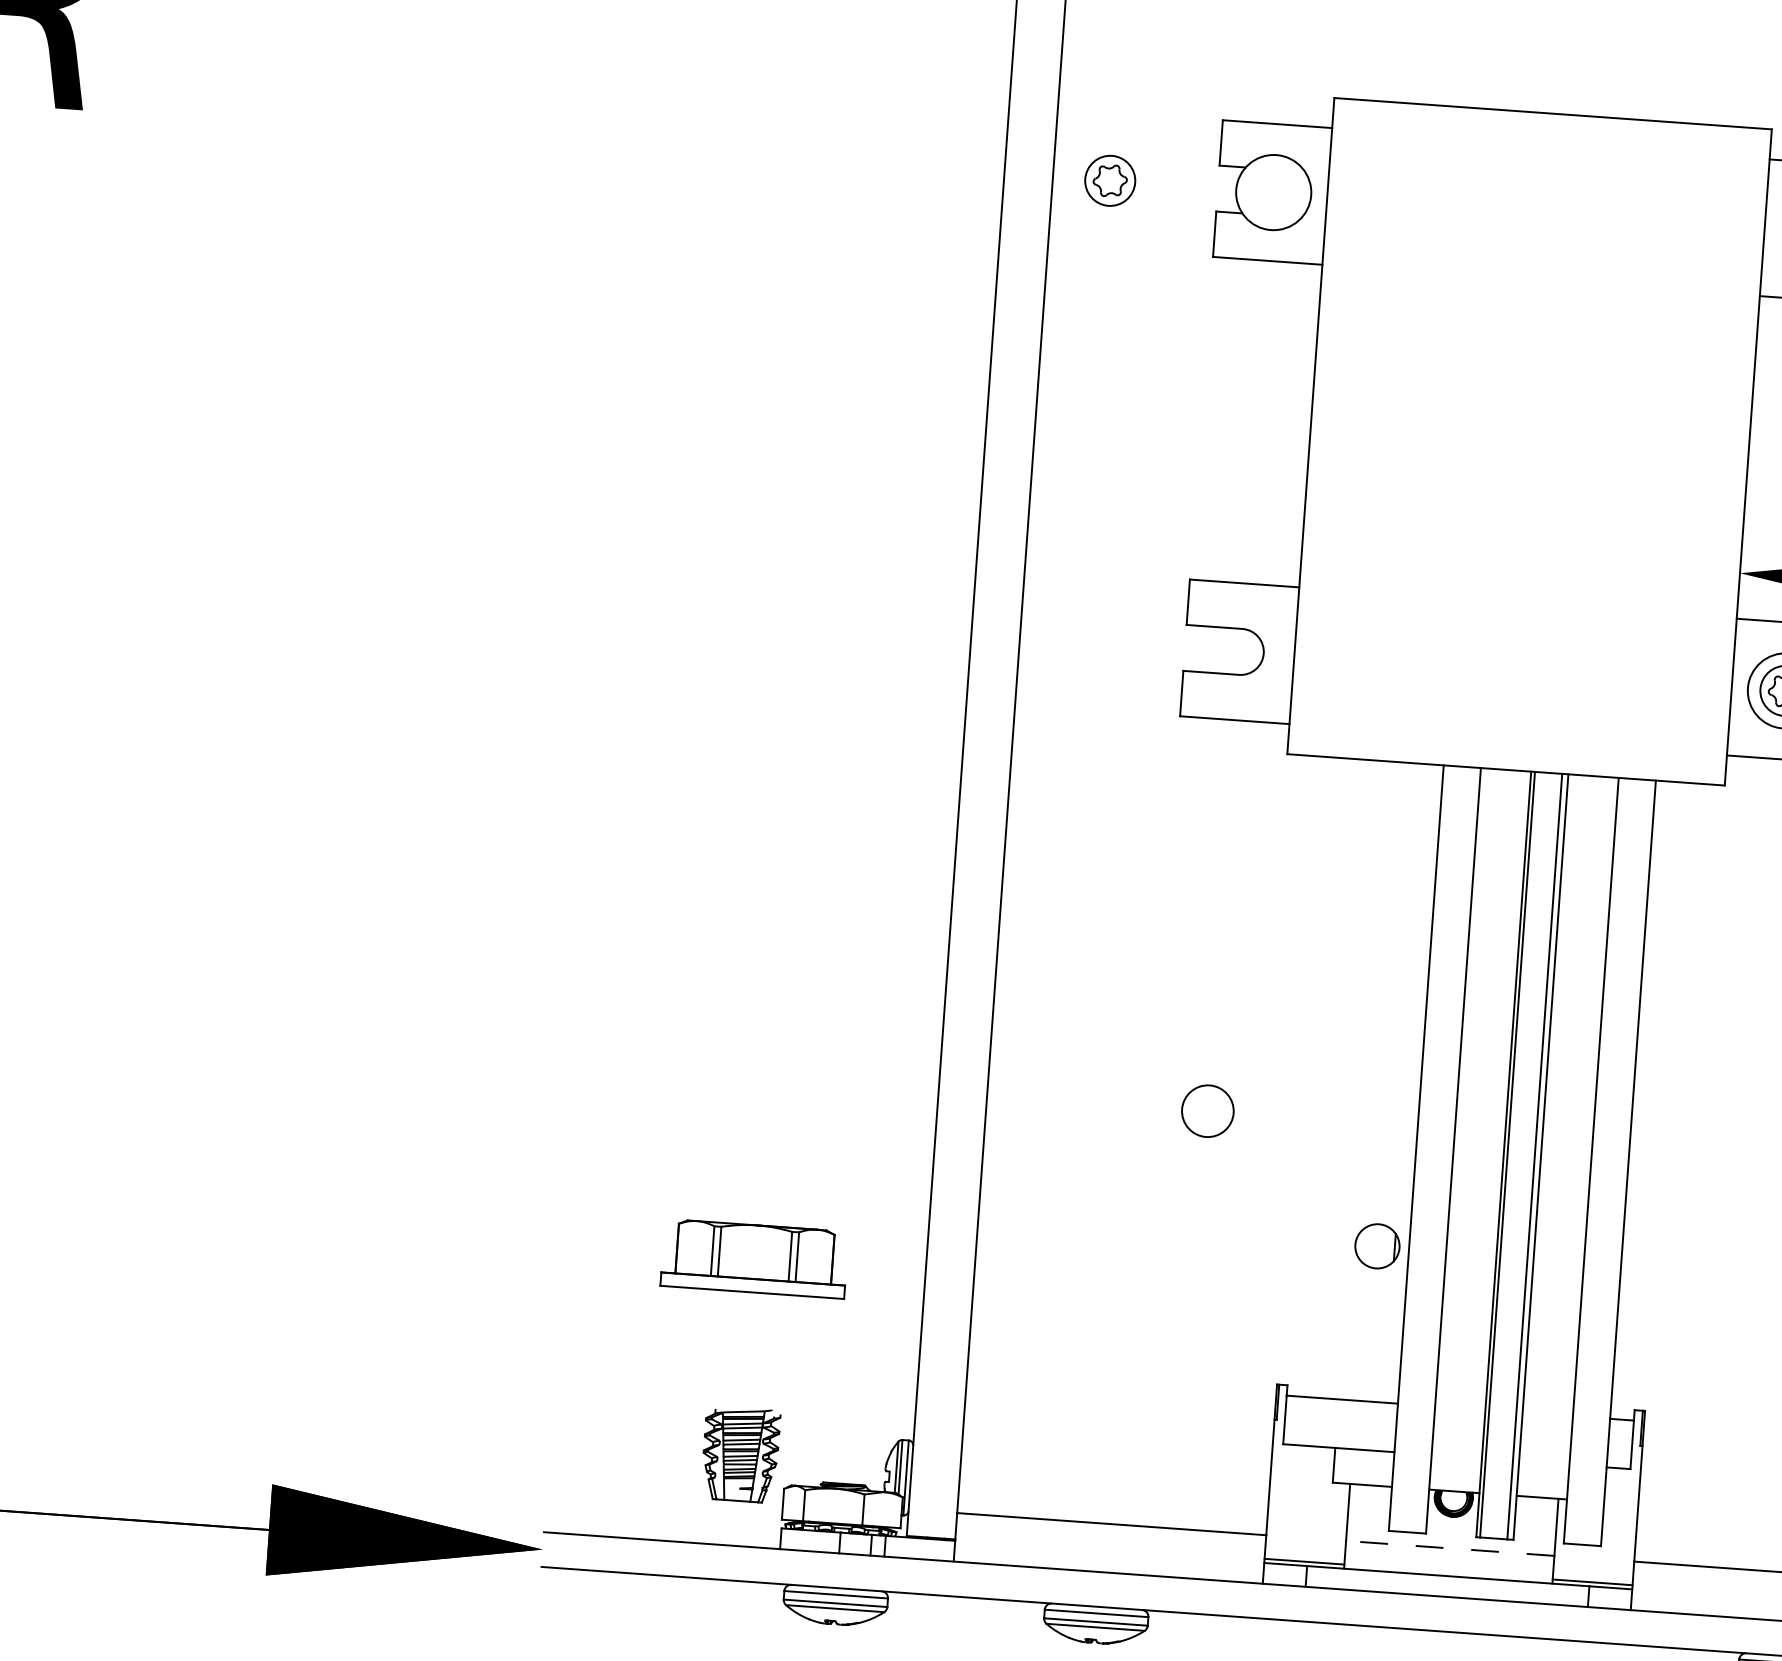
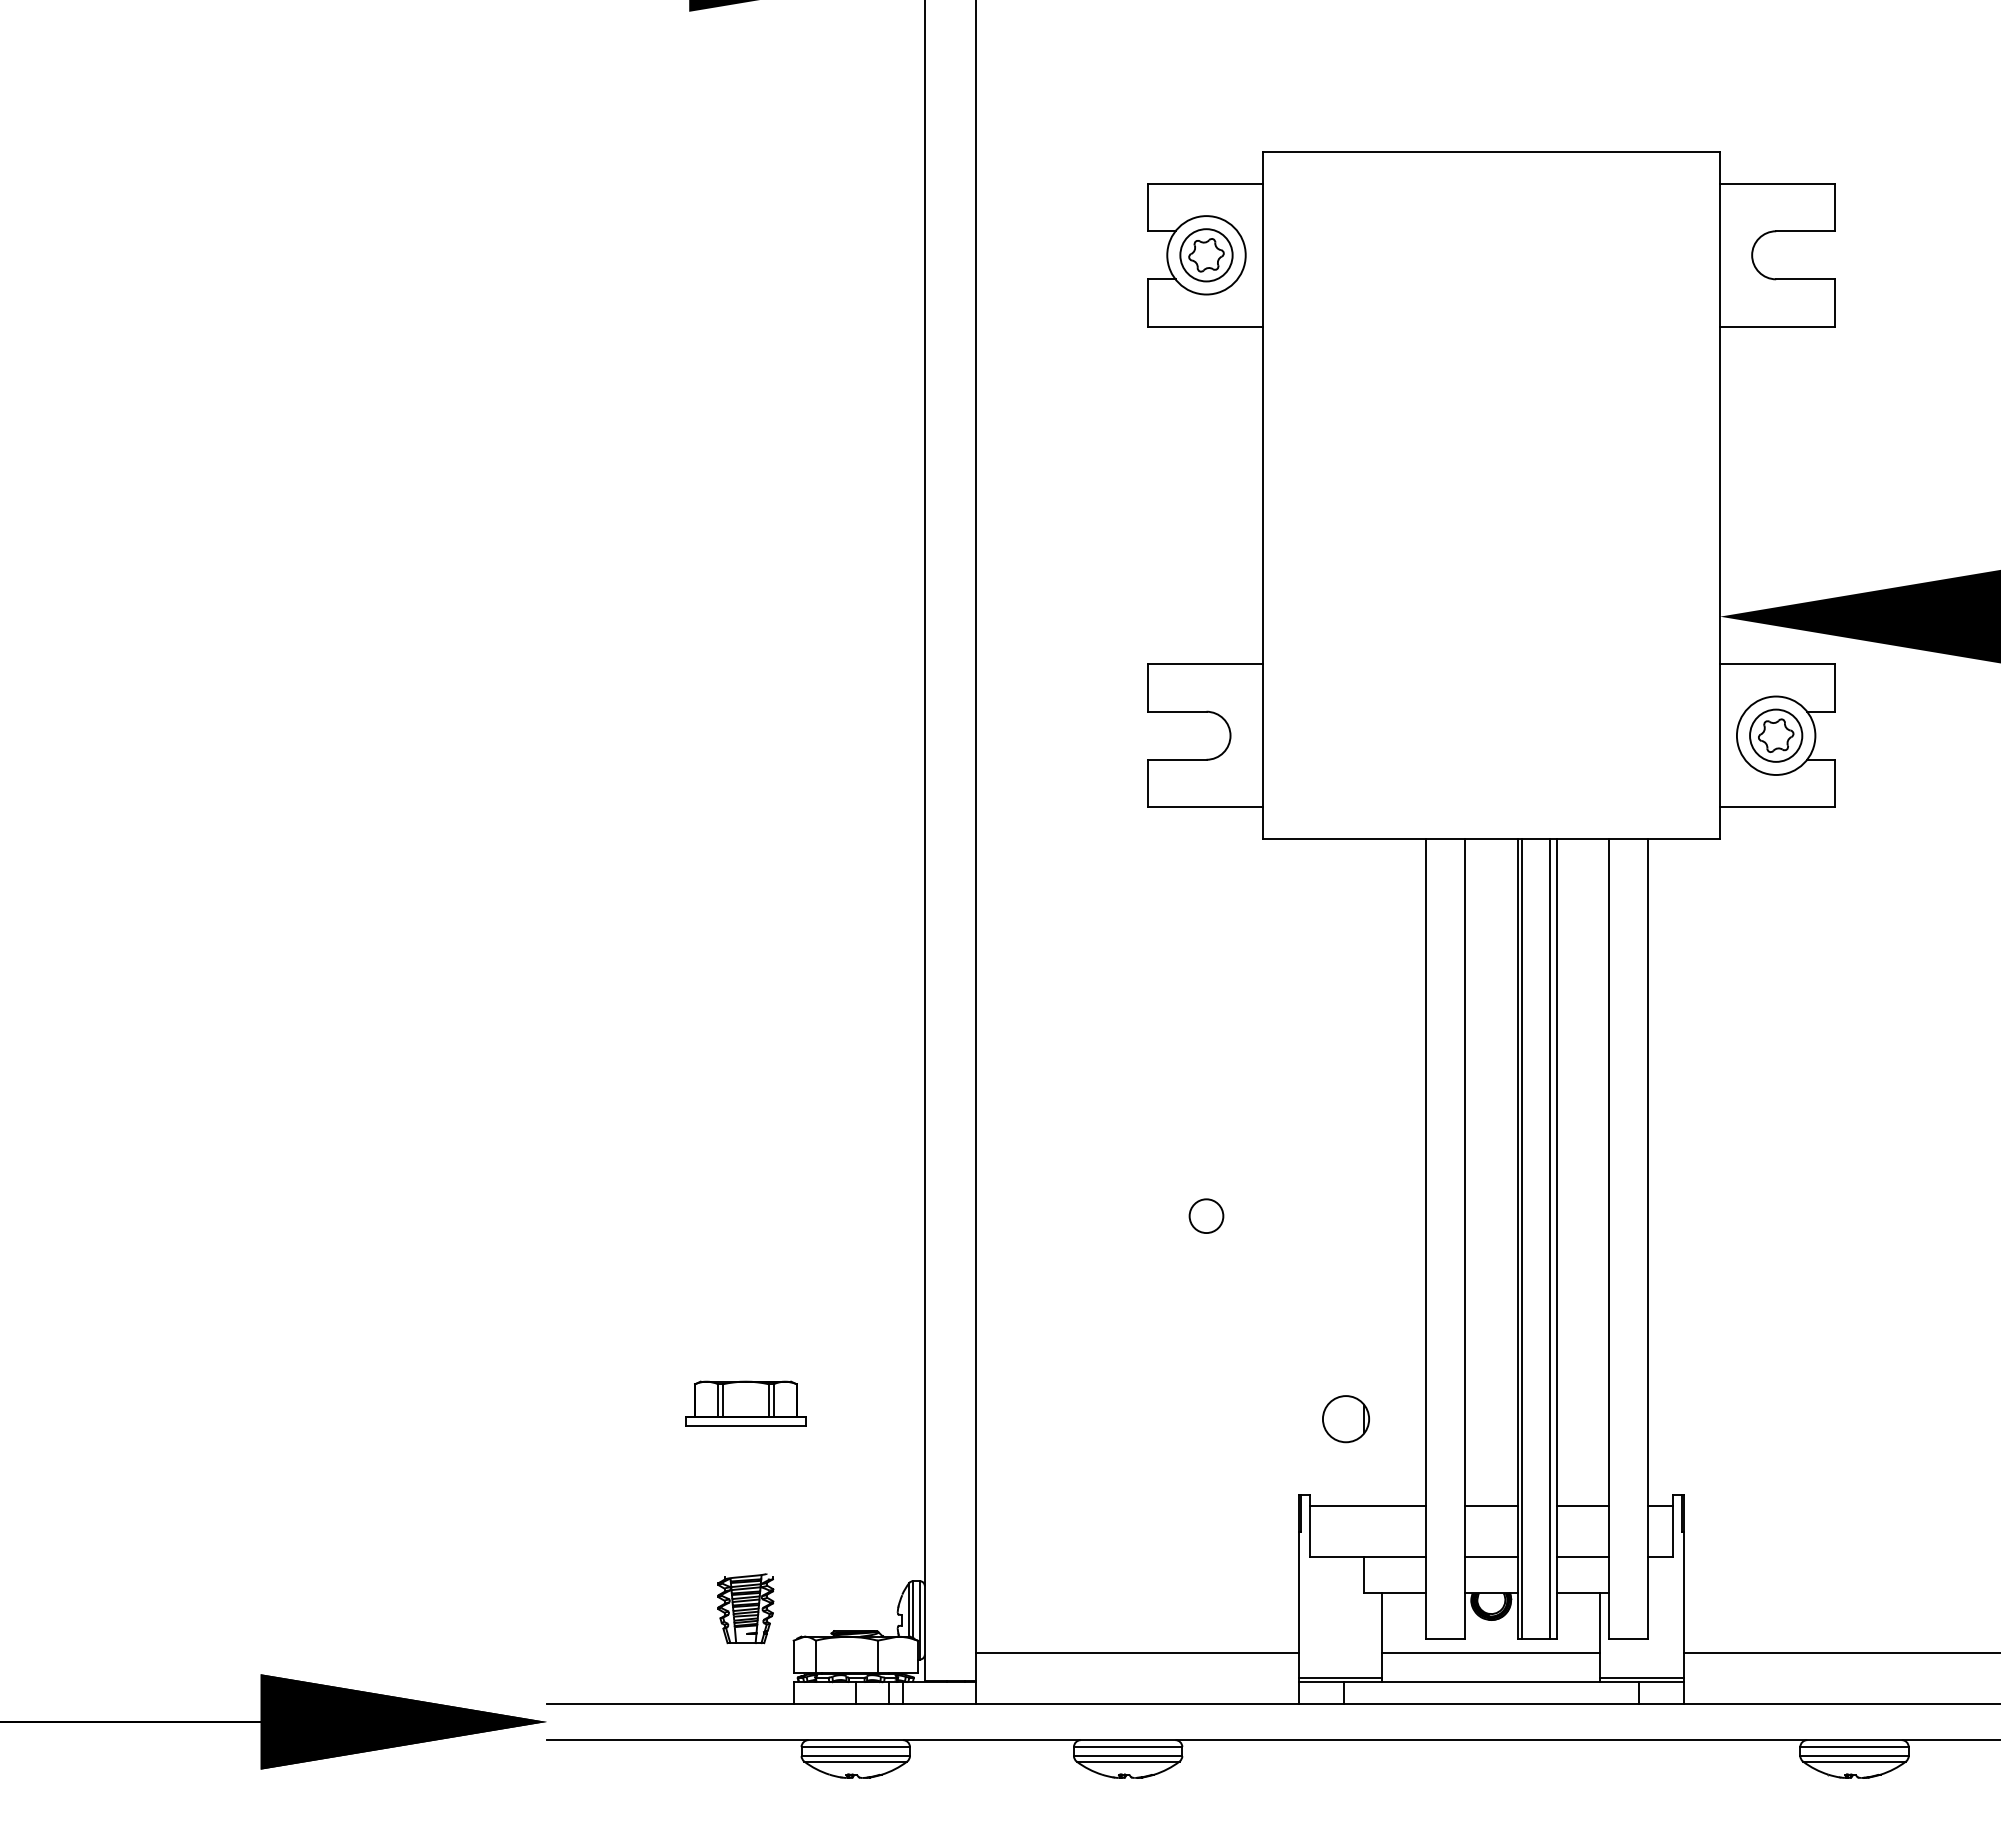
part: (1110, 181) -> (1206, 255), moved
circle: (1207, 1111) -> (1206, 1216), size x0.62
part: (1376, 1246) -> (1345, 1419), moved
part: (754, 1258) -> (745, 1403), size x0.62
line: (1460, 1408) -> (1491, 1506), added
line: (1547, 1414) -> (1582, 1506), added
part: (740, 1454) -> (745, 1608), size x0.71
line: (1456, 1457) -> (1491, 1557), added
line: (1543, 1463) -> (1582, 1557), added
line: (1450, 1548) -> (1491, 1653), dashed -> solid

